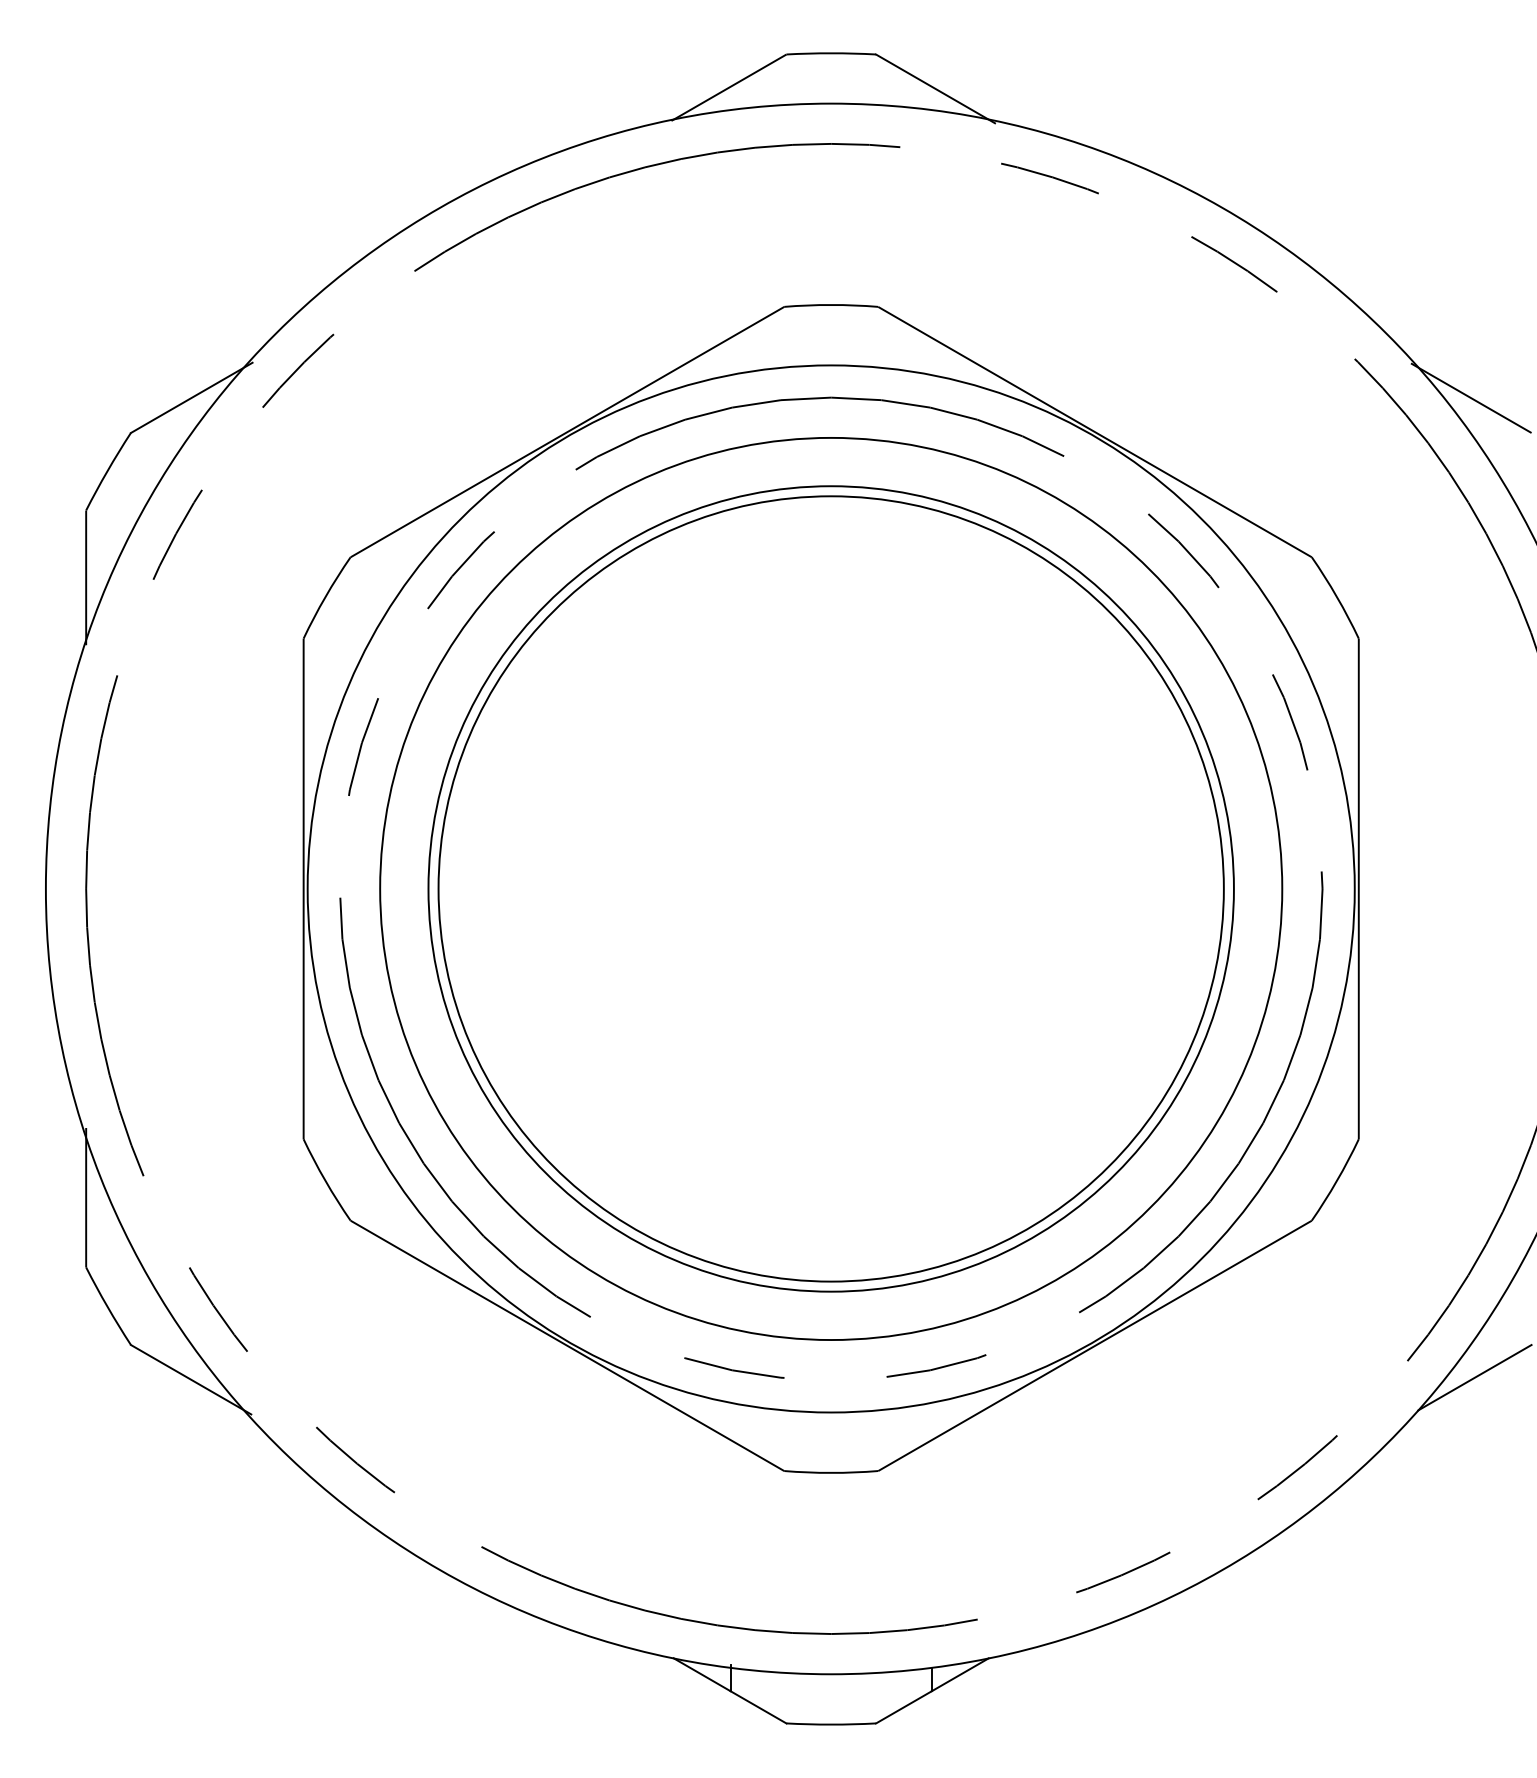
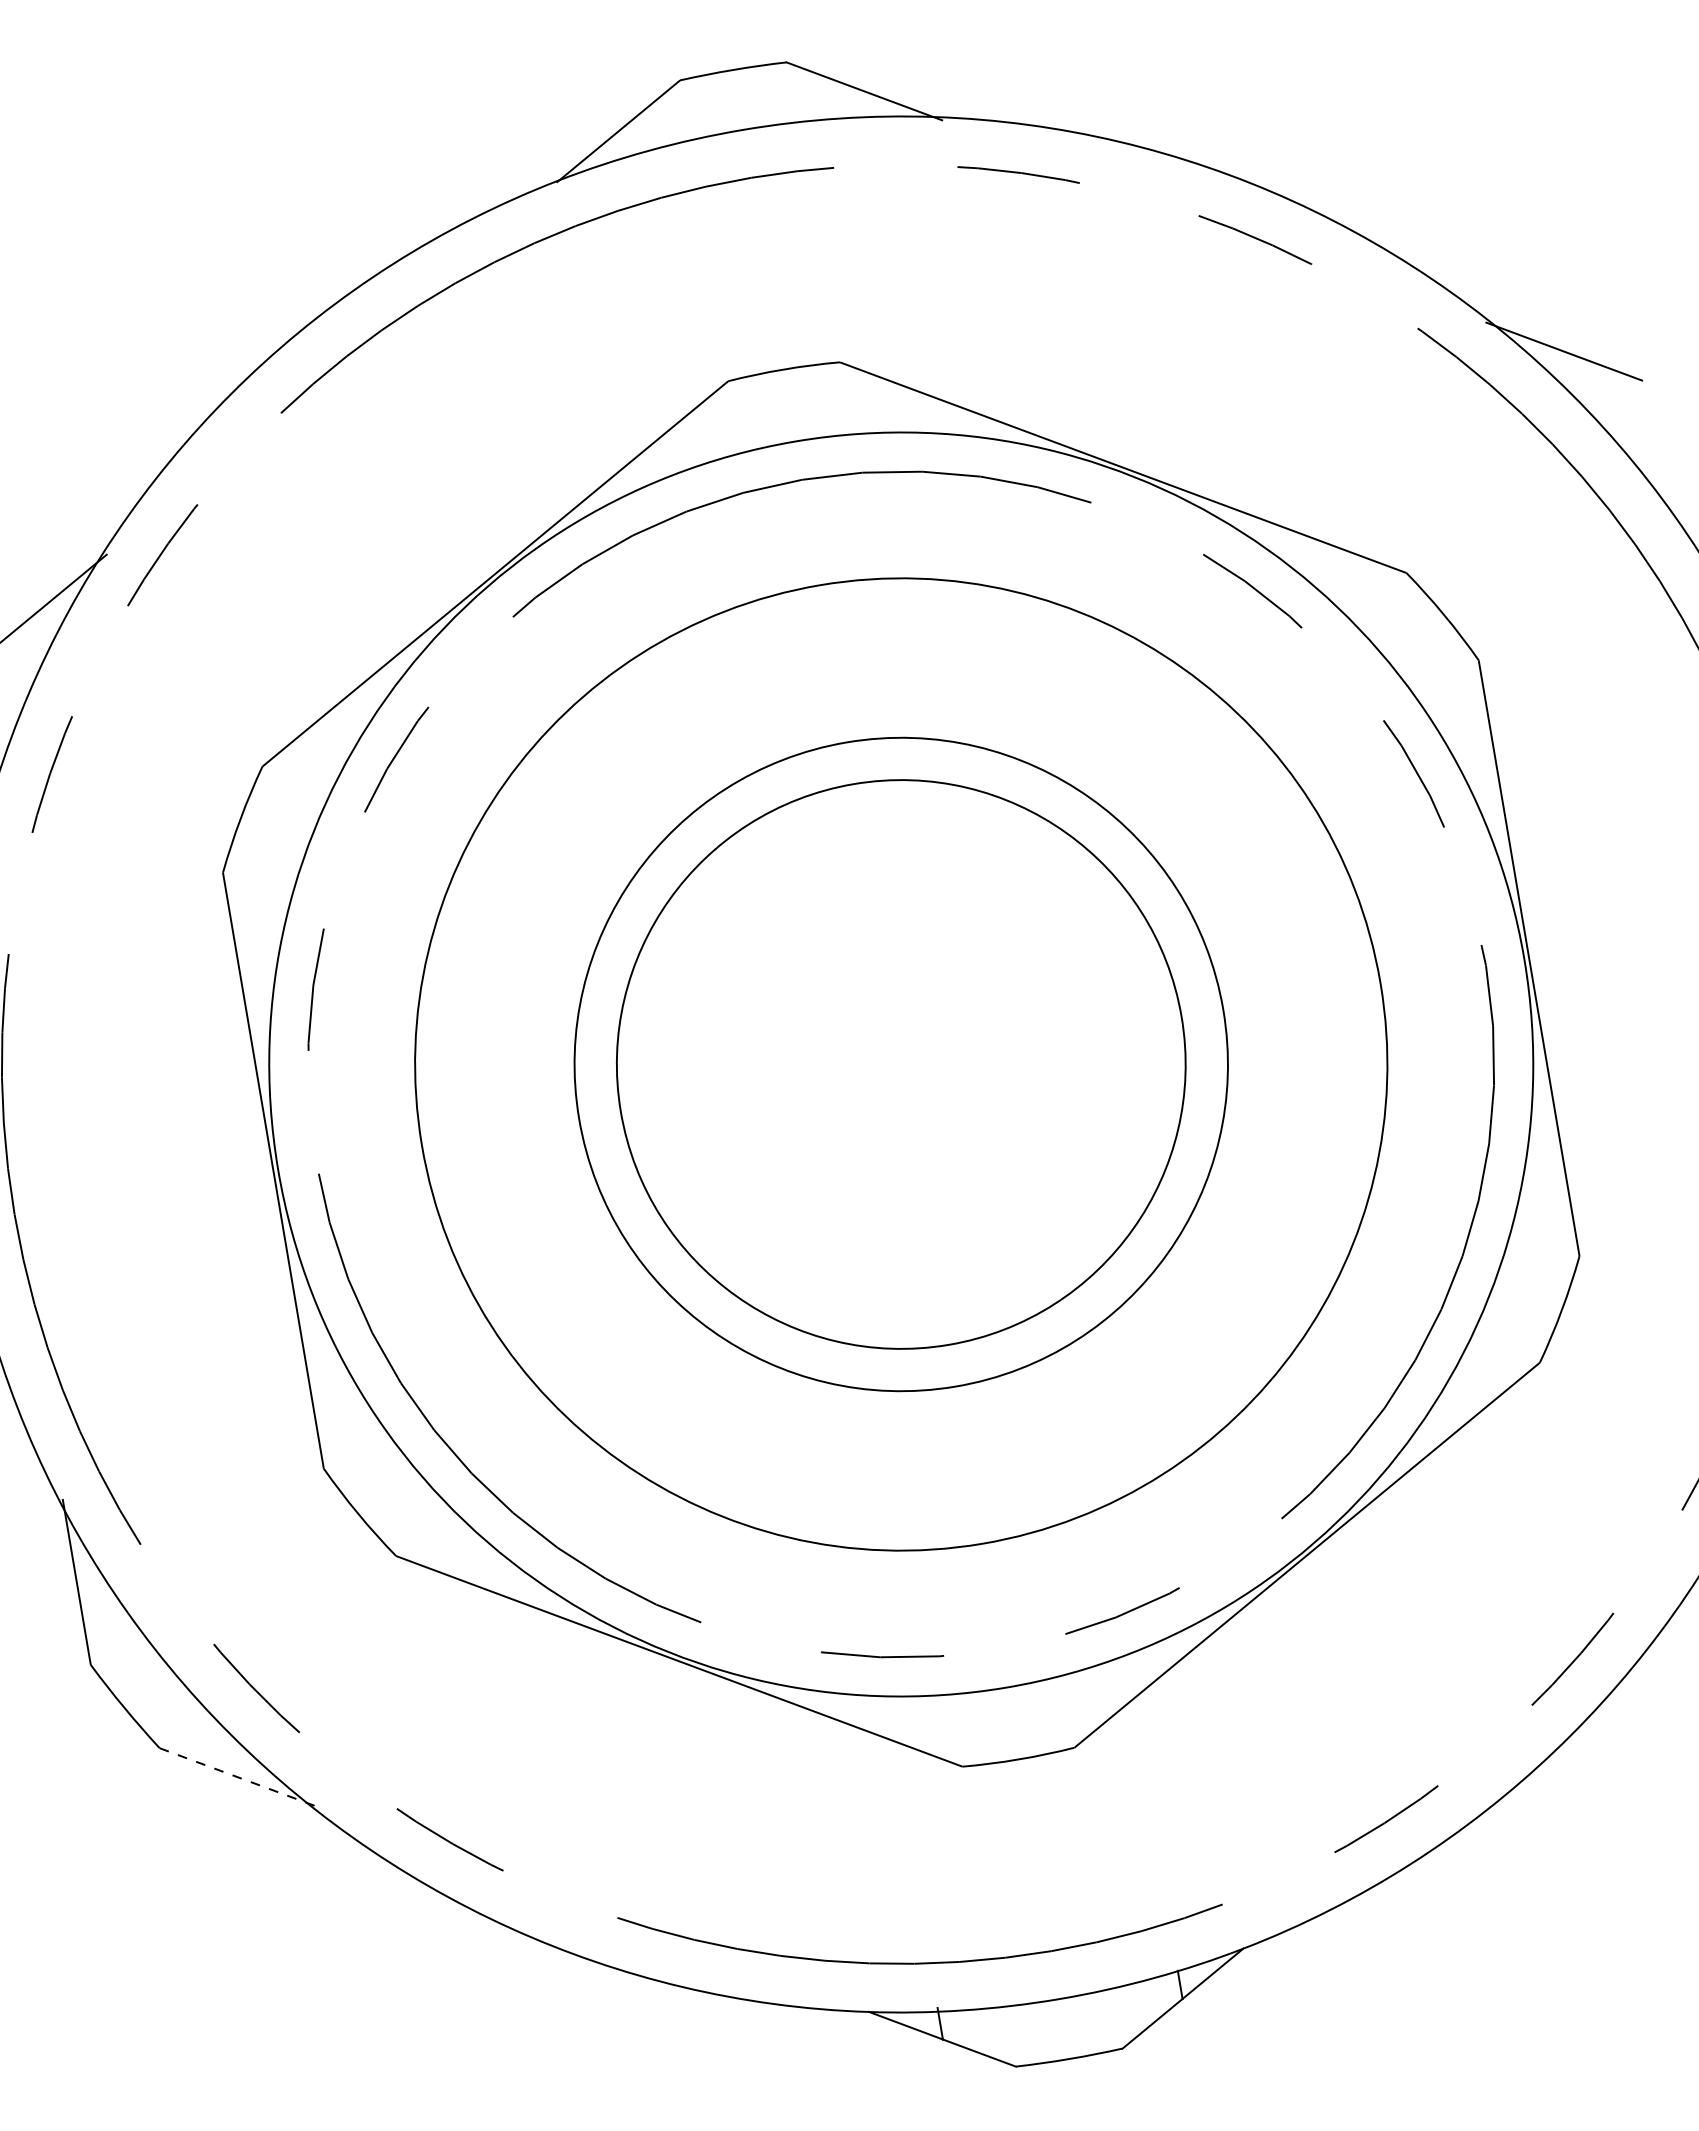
circle: (830, 888) -> (900, 1064), size x0.6
circle: (831, 888) -> (901, 1063), size x0.6
line: (191, 1379) -> (238, 1777), solid -> dashed

